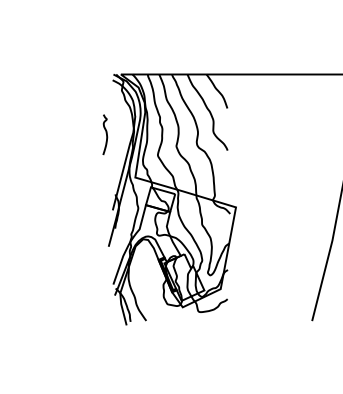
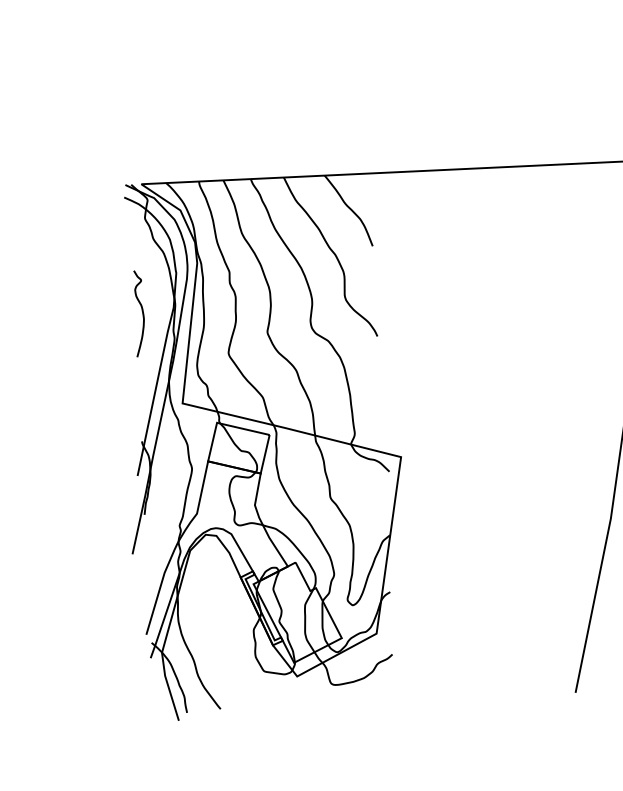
curve: (105, 133) -> (139, 310), moved

